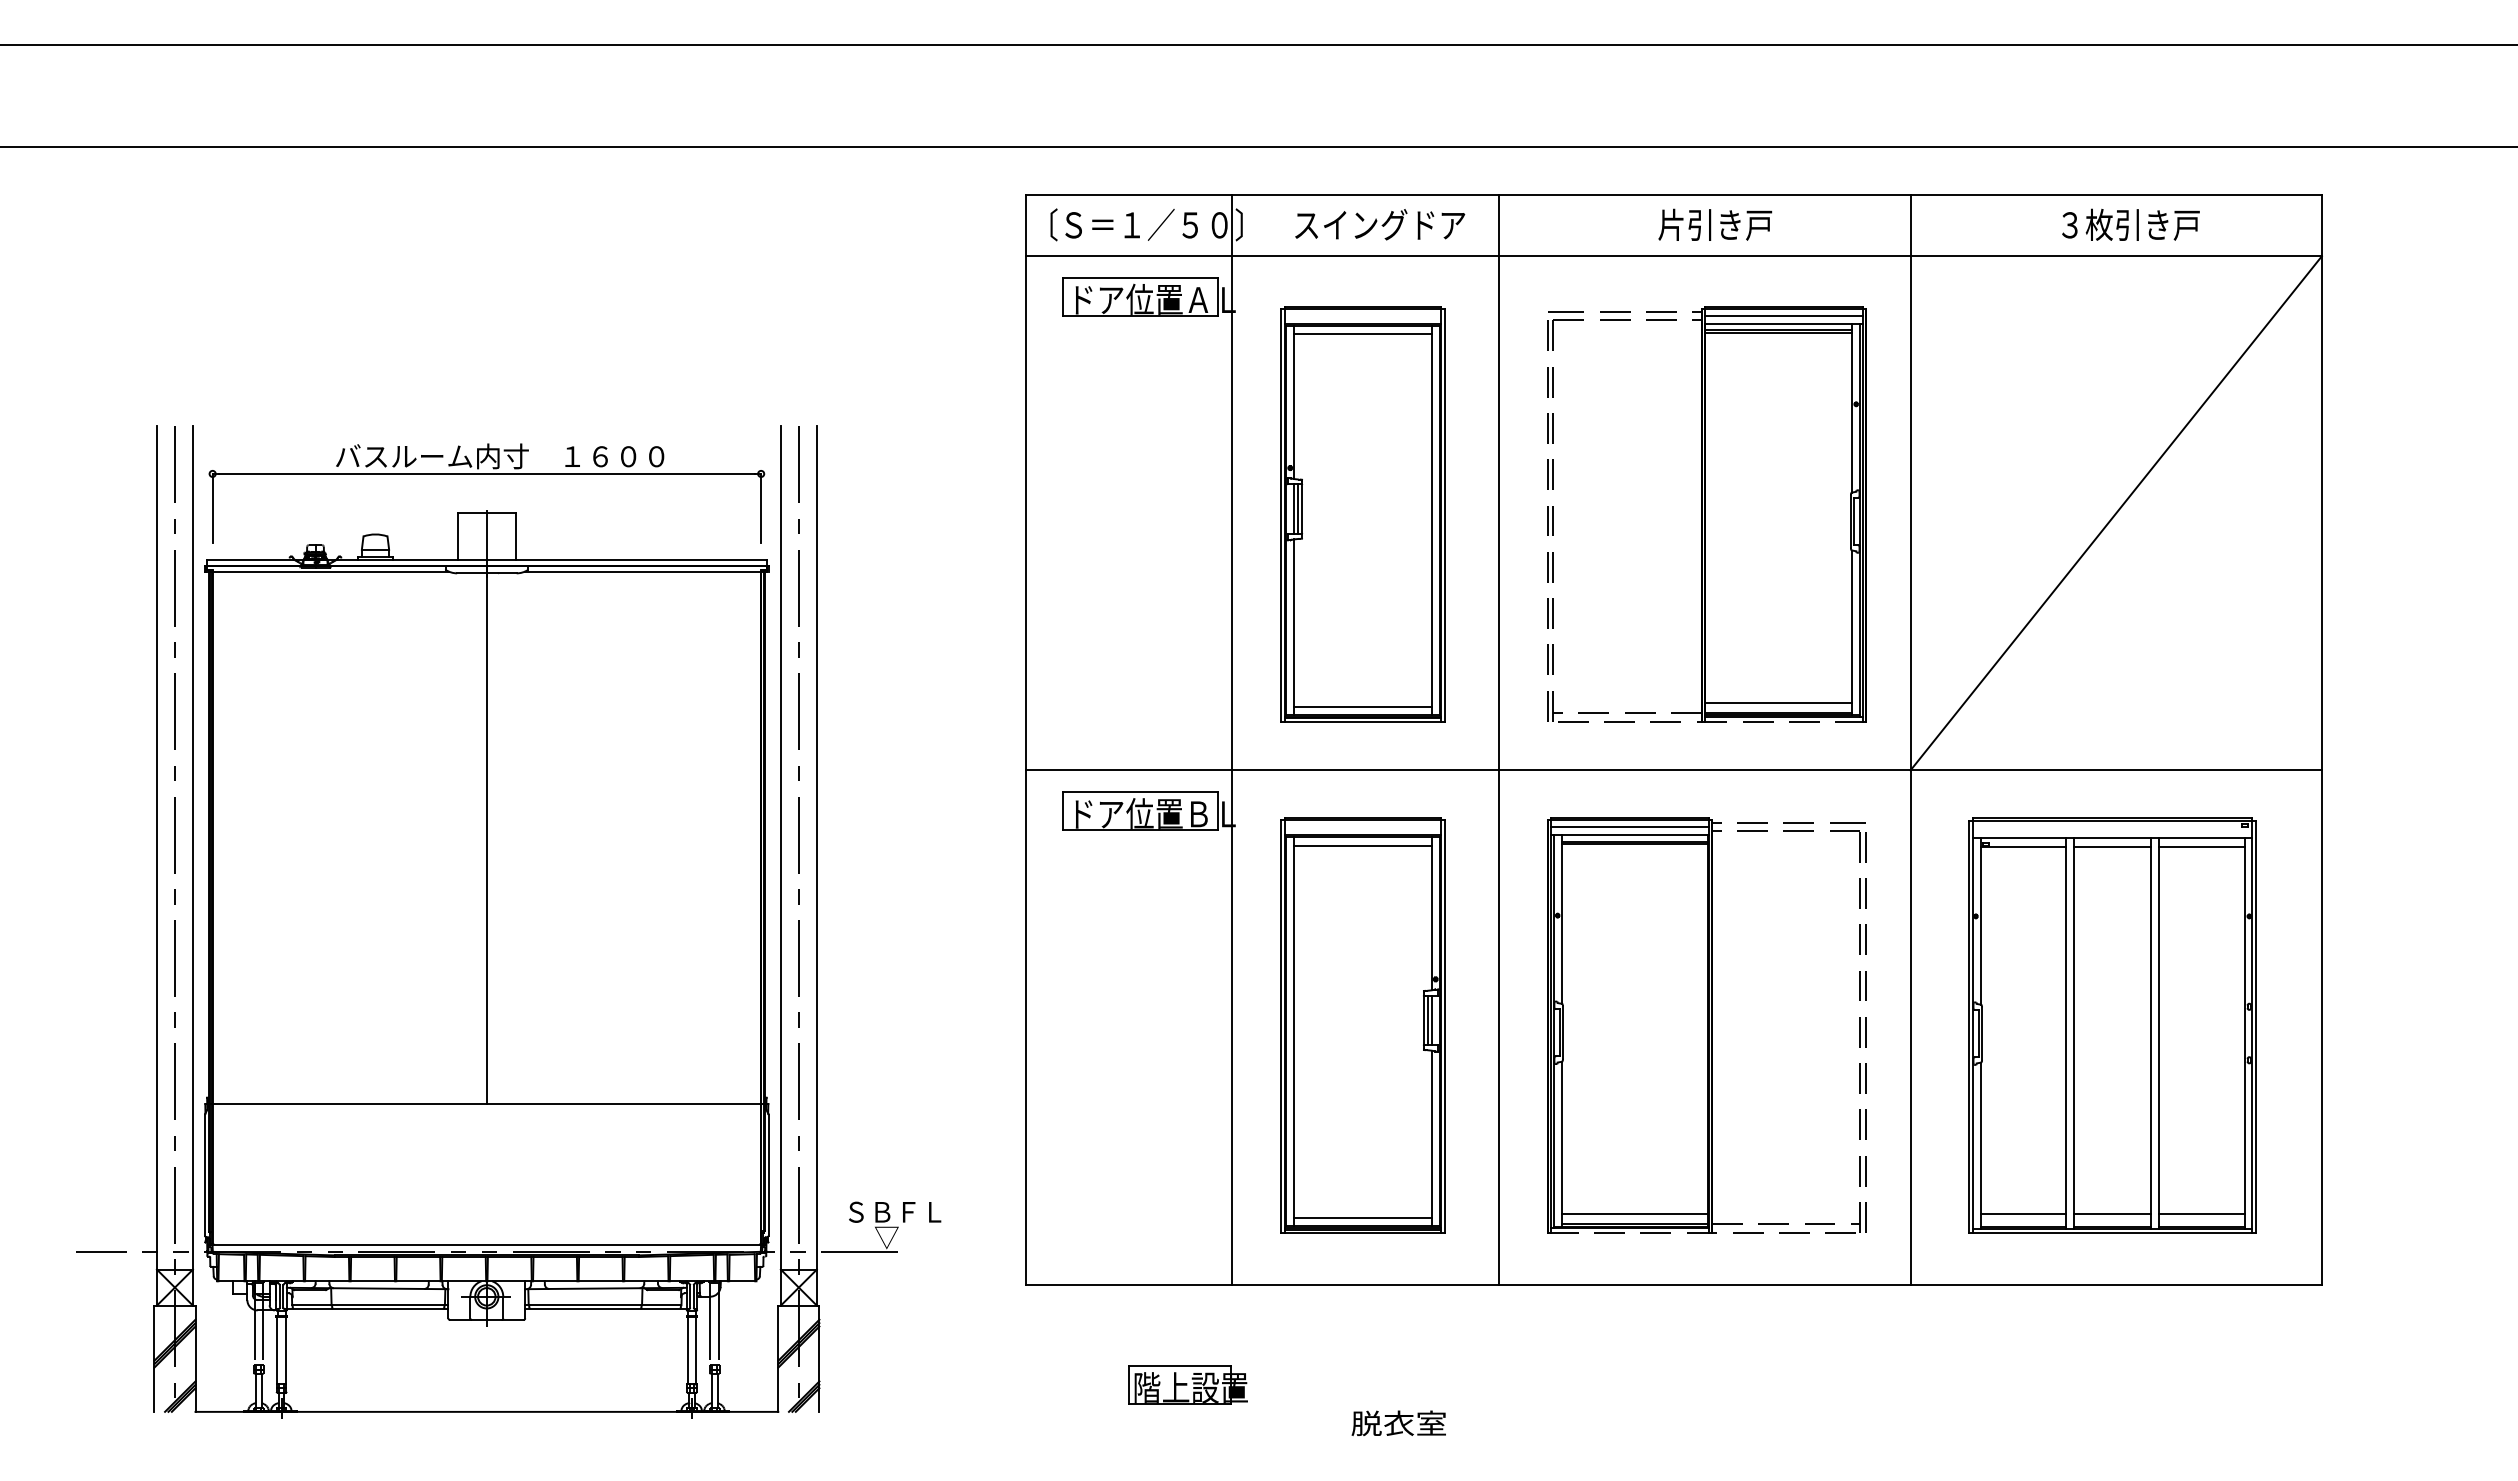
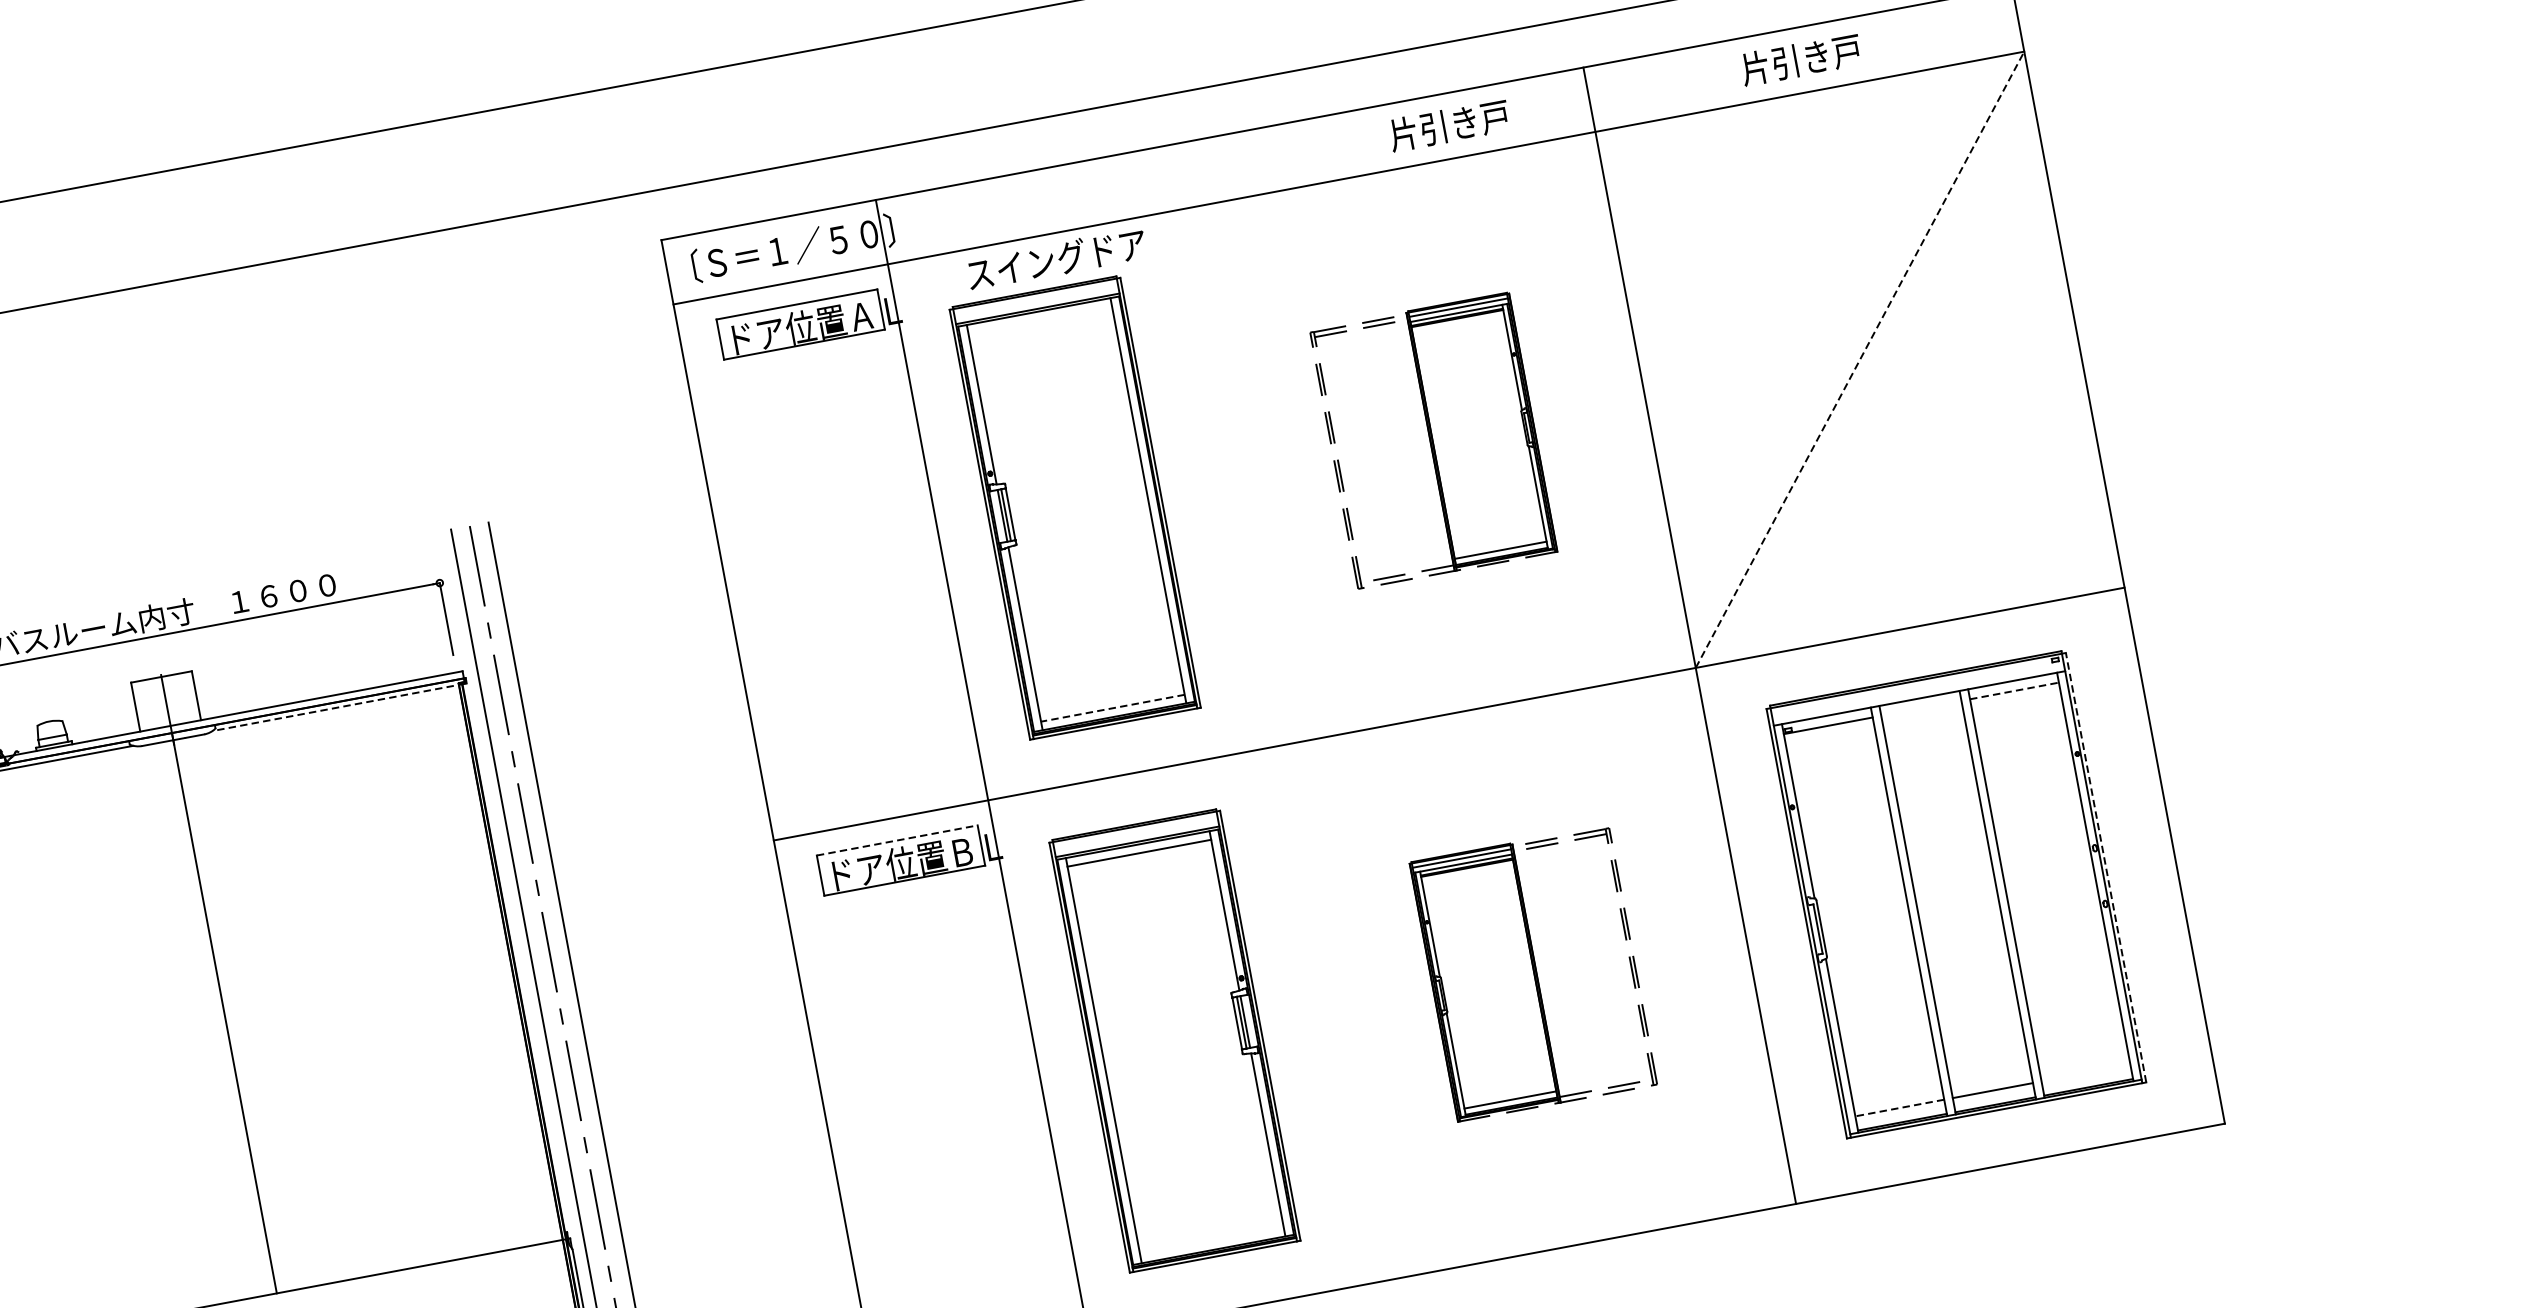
text: (1380, 224) -> (1057, 258), moved
text: (1715, 224) -> (1449, 124), moved
text: (2128, 224) -> (1816, 56), ３枚引き戸 -> 片引き戸
line: (1363, 334) -> (1040, 320), removed
line: (2116, 512) -> (1860, 358), solid -> dashed
part: (1706, 514) -> (1433, 440), size x0.6
line: (645, 571) -> (338, 707), solid -> dashed
line: (1363, 706) -> (1113, 708), solid -> dashed
line: (1499, 739) -> (1261, 715), removed
line: (1141, 791) -> (898, 839), solid -> dashed
line: (2112, 847) -> (1921, 708), removed
line: (2201, 847) -> (2014, 691), solid -> dashed
part: (1706, 1025) -> (1532, 973), size x0.6
line: (2256, 1026) -> (2106, 867), solid -> dashed
line: (2023, 1213) -> (1899, 1107), solid -> dashed
line: (2201, 1213) -> (2085, 1073), removed
line: (1362, 1217) -> (1211, 1240), removed

